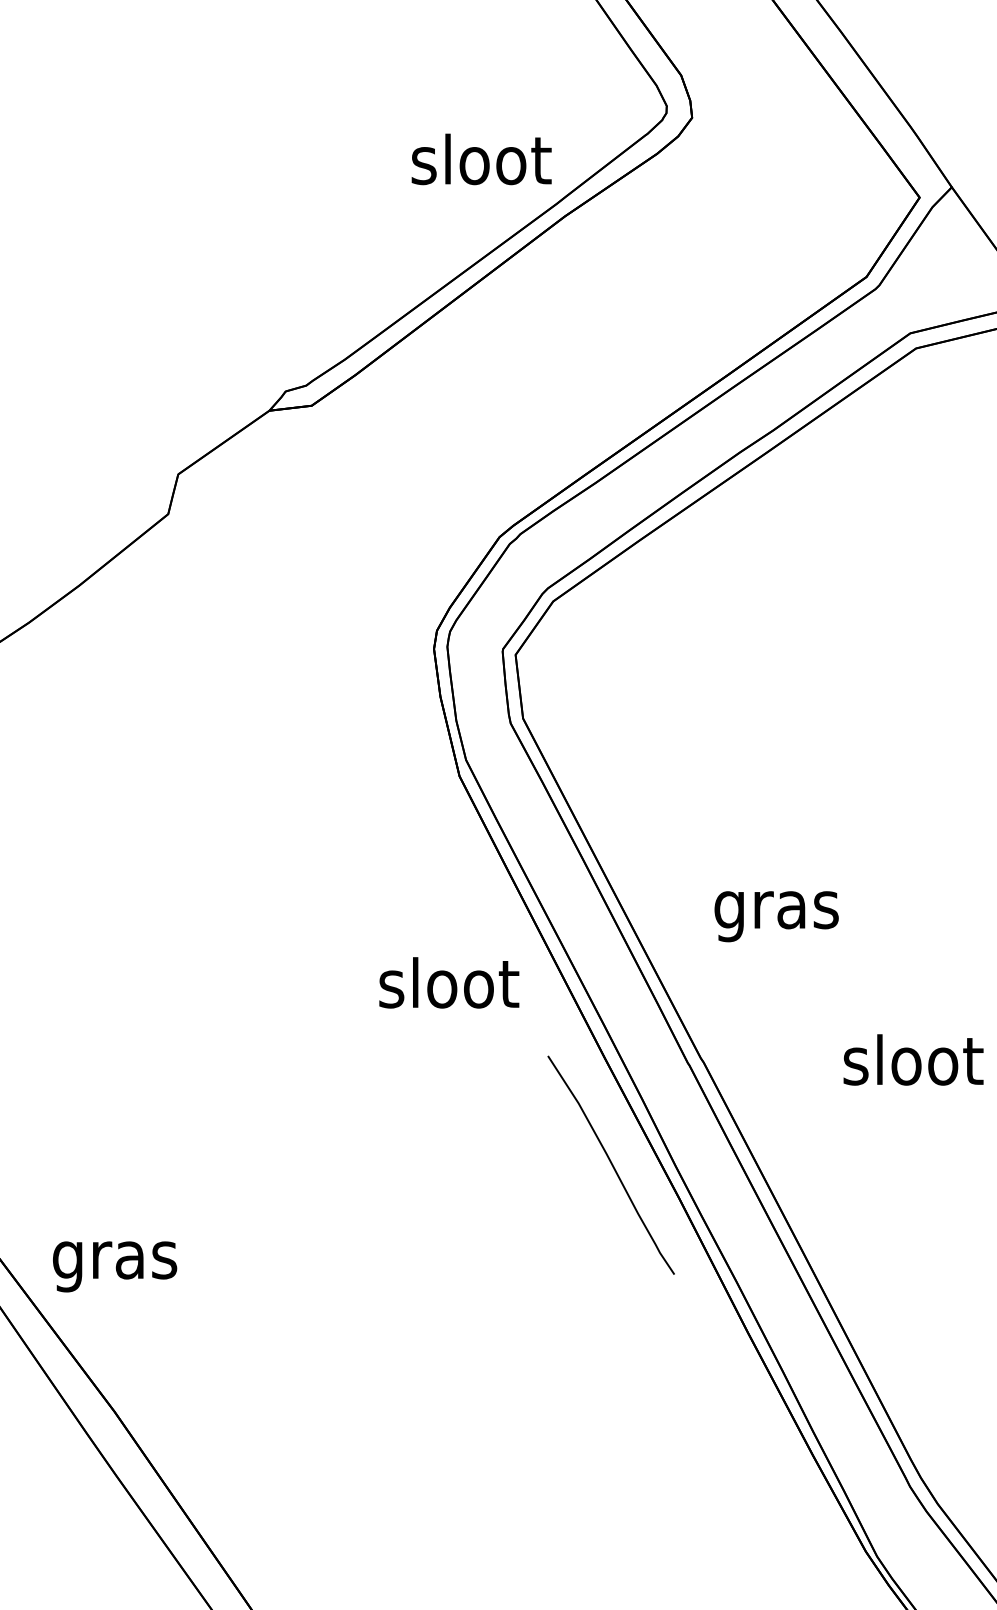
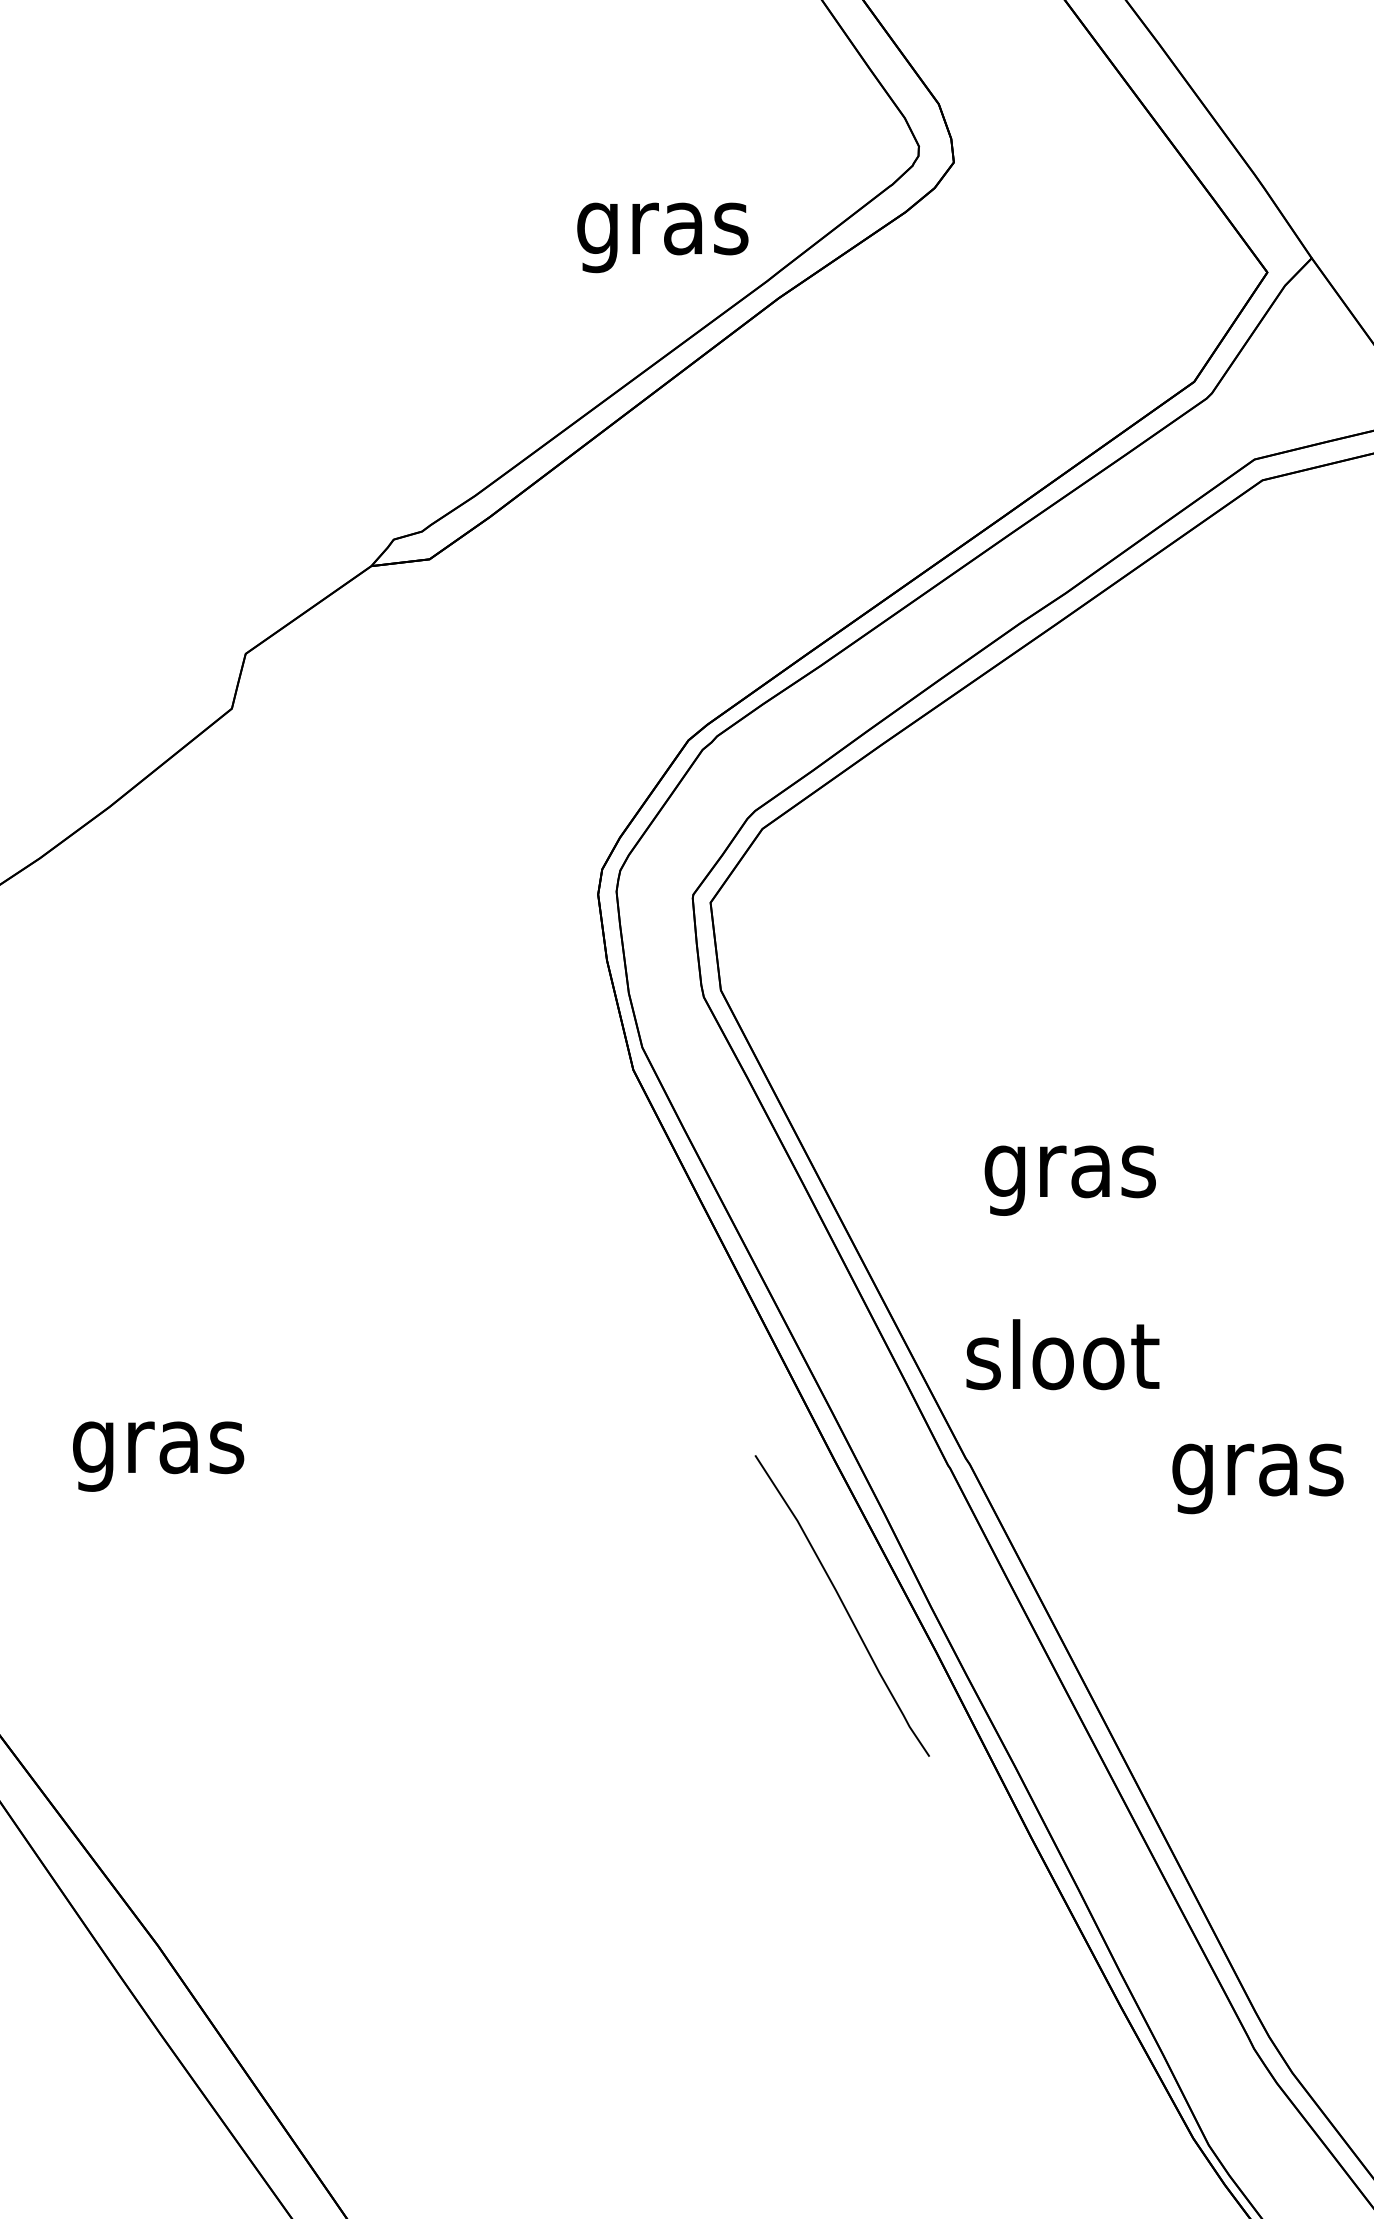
text: (481, 165) -> (663, 228), sloot -> gras
text: (776, 916) -> (1070, 1180), moved
text: (449, 982) -> (1063, 1354), moved
text: (913, 1066) -> (1258, 1469), sloot -> gras
text: (115, 1266) -> (159, 1456), moved

